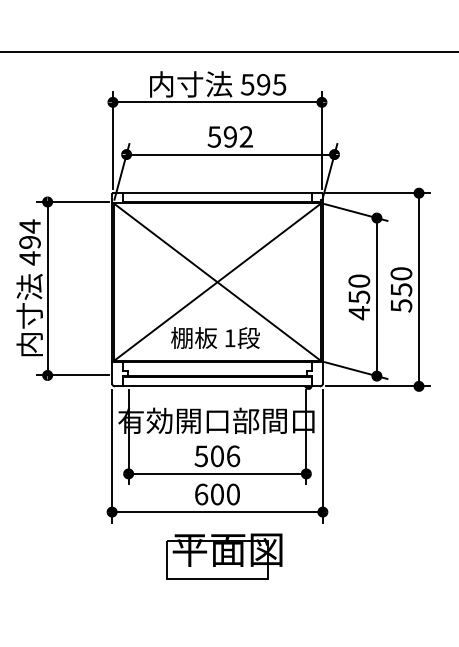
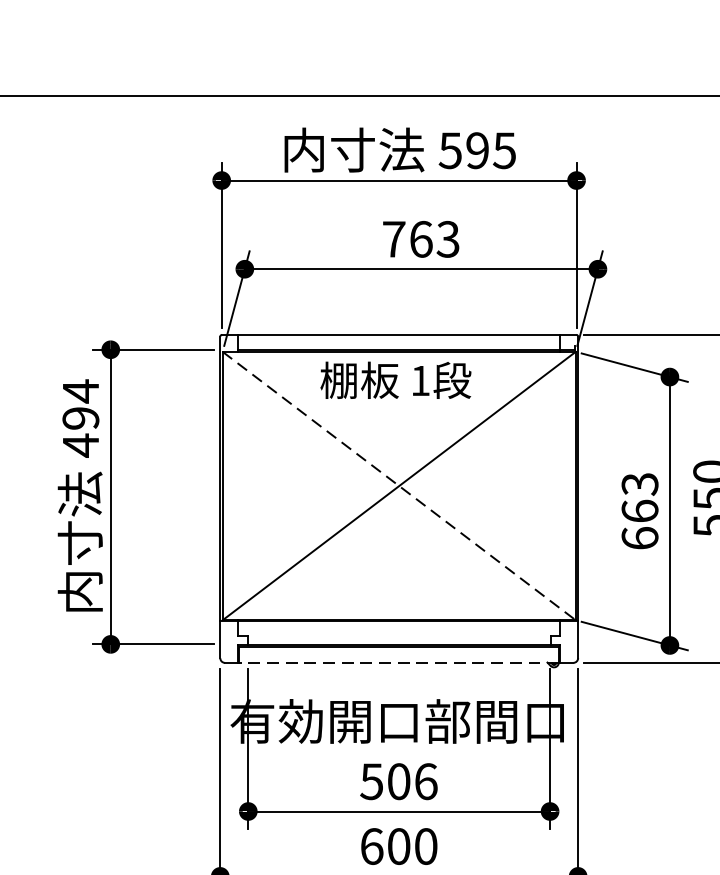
text: (229, 136) -> (419, 238), 592 -> 763
line: (217, 282) -> (399, 486), solid -> dashed
text: (359, 297) -> (640, 511), 450 -> 663
text: (215, 337) -> (395, 379), moved
line: (217, 386) -> (399, 663), solid -> dashed

